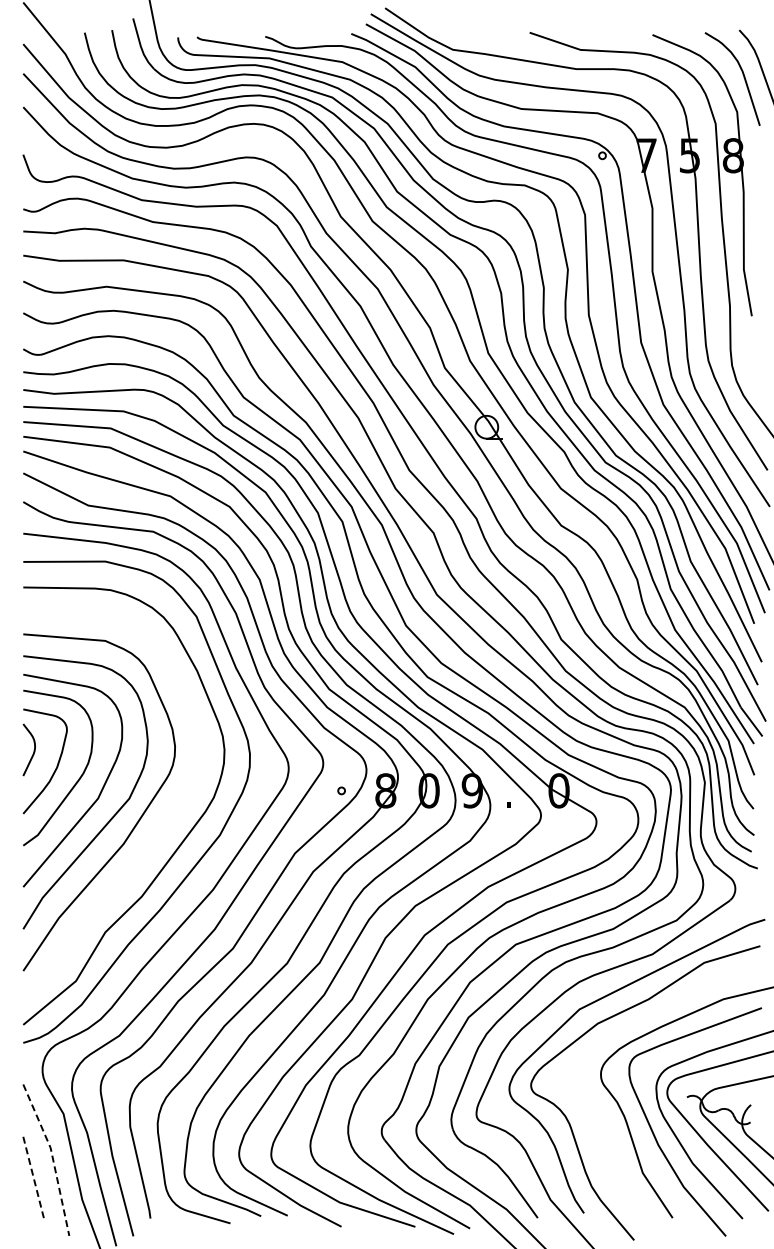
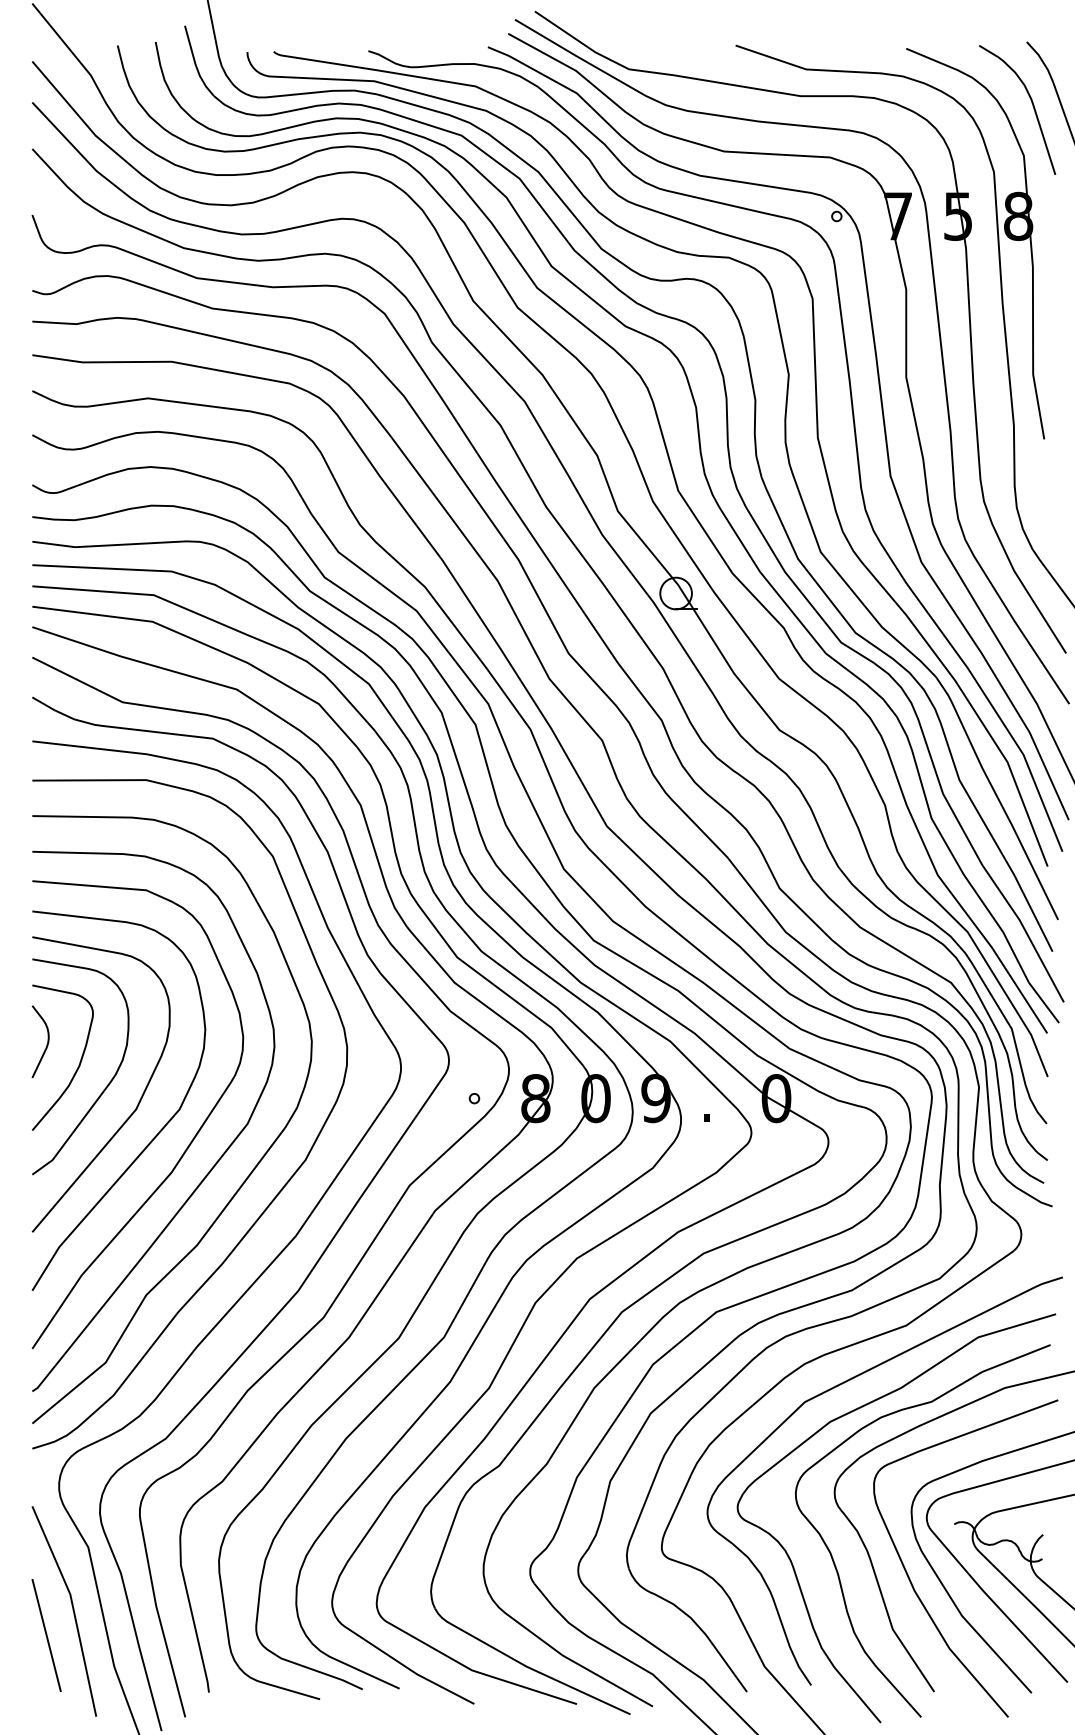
curve: (153, 838) -> (213, 1164), added
curve: (600, 1121) -> (834, 1557), added
line: (52, 1157) -> (72, 1607), dashed -> solid
line: (33, 1177) -> (46, 1635), dashed -> solid

